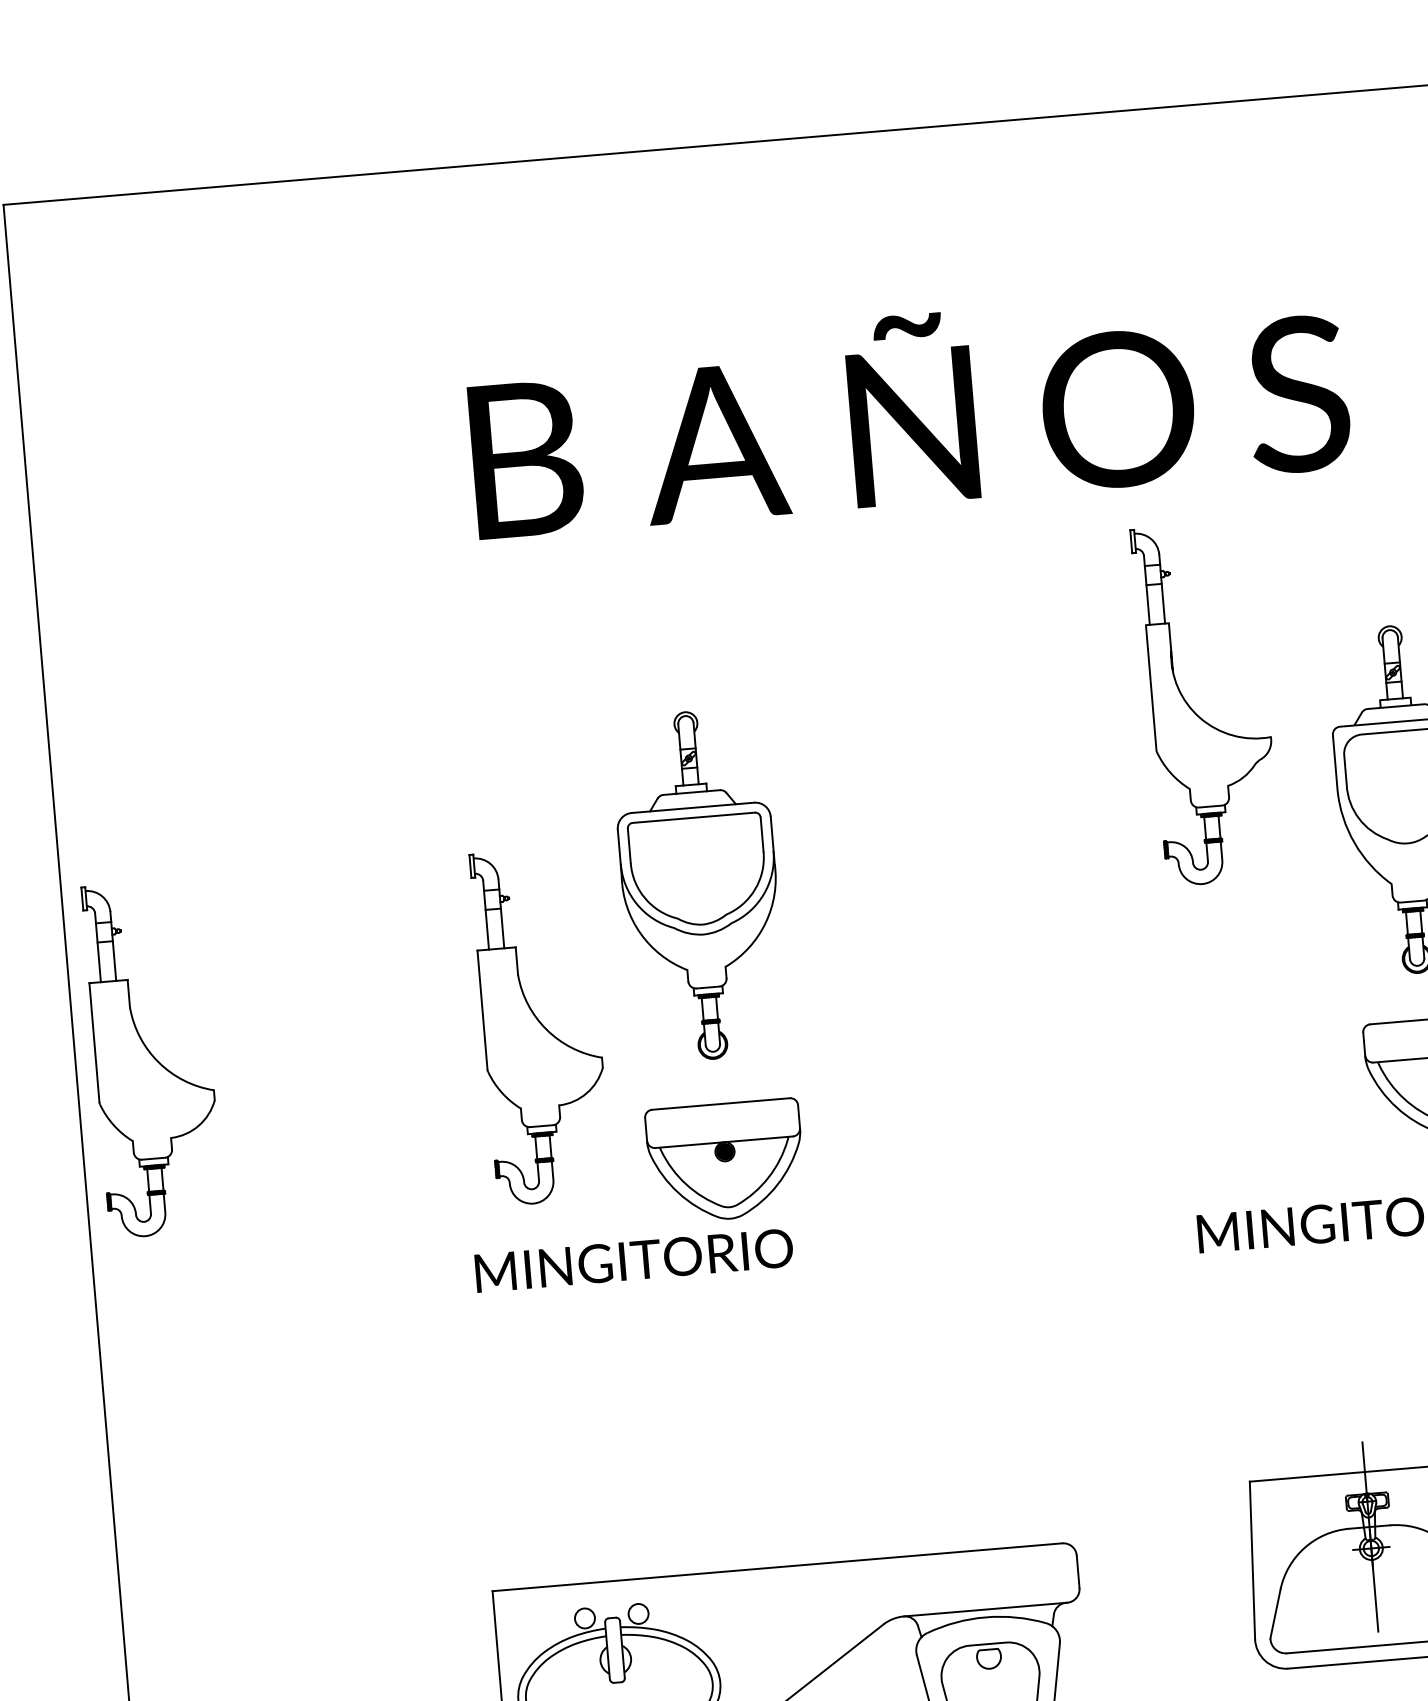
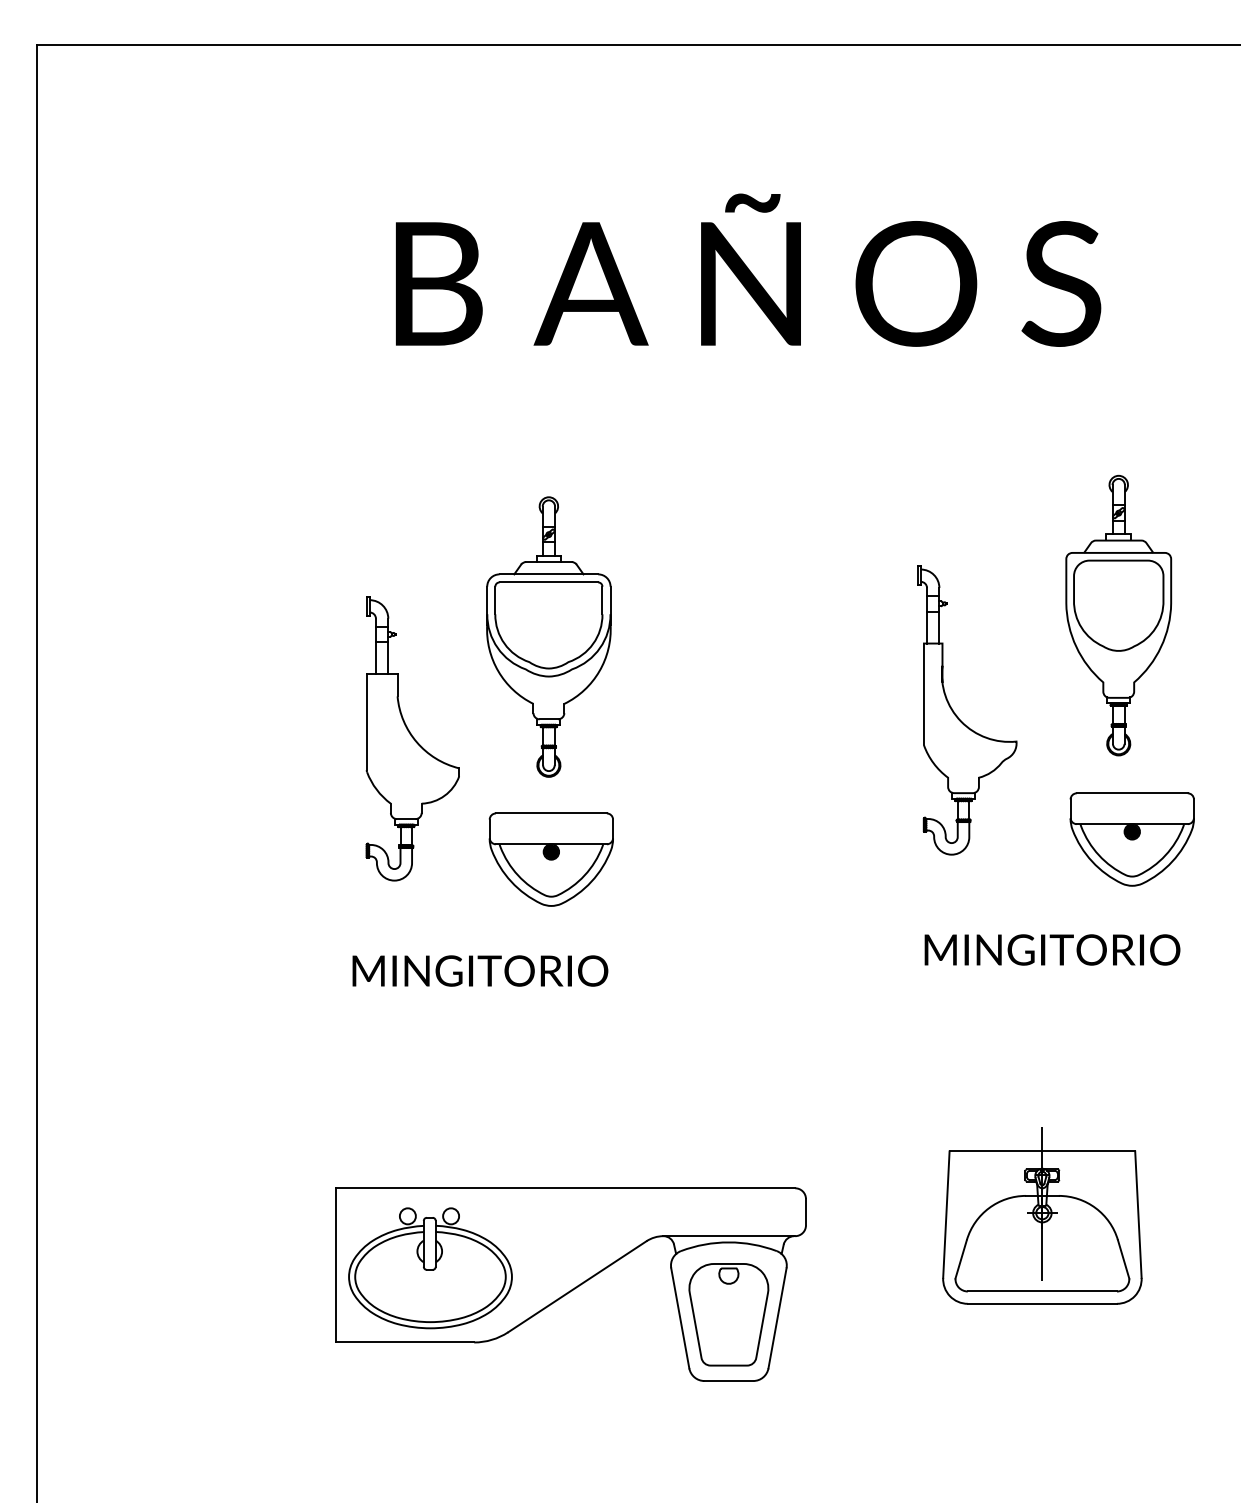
part: (1195, 710) -> (957, 715), moved
part: (152, 1058) -> (99, 738), removed
text: (634, 1259) -> (480, 970), moved

